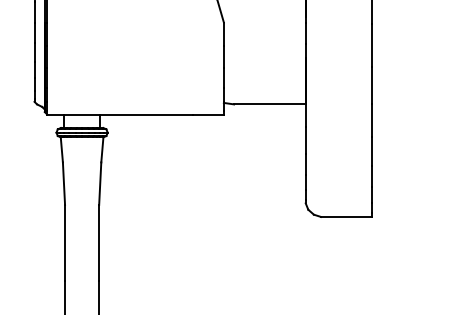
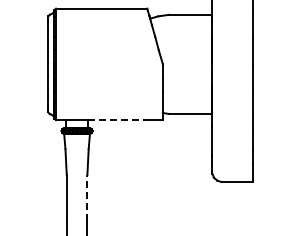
line: (147, 115) -> (116, 120), solid -> dashed
line: (99, 242) -> (87, 197), solid -> dashed

